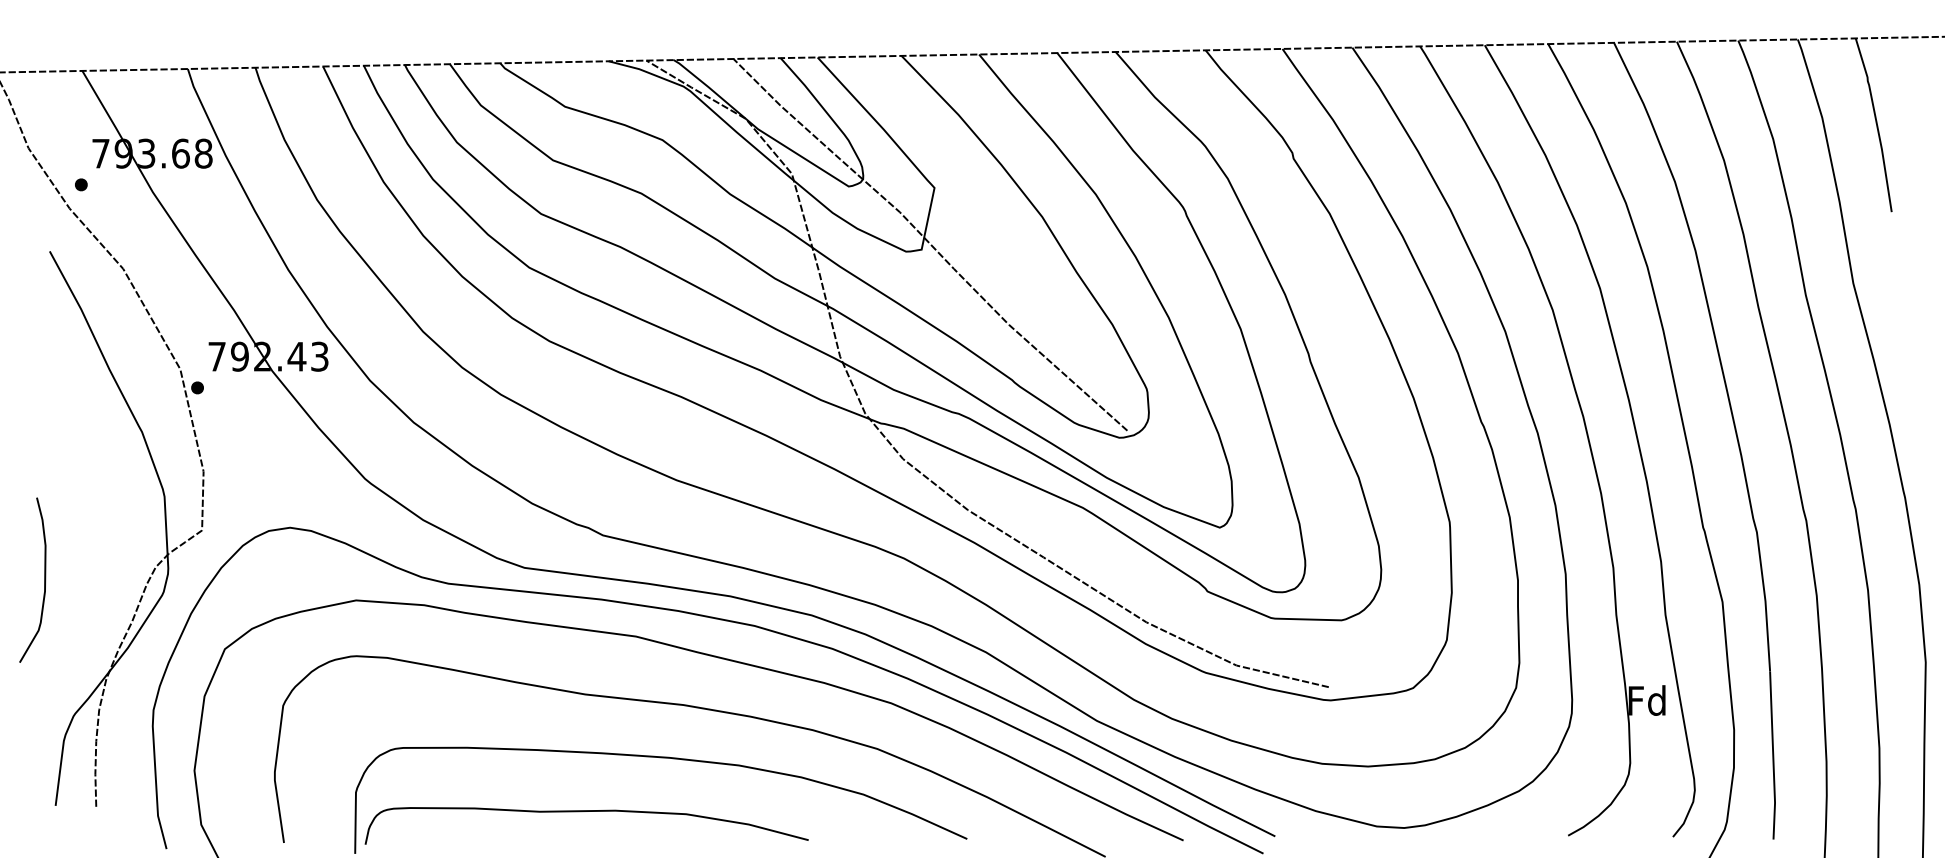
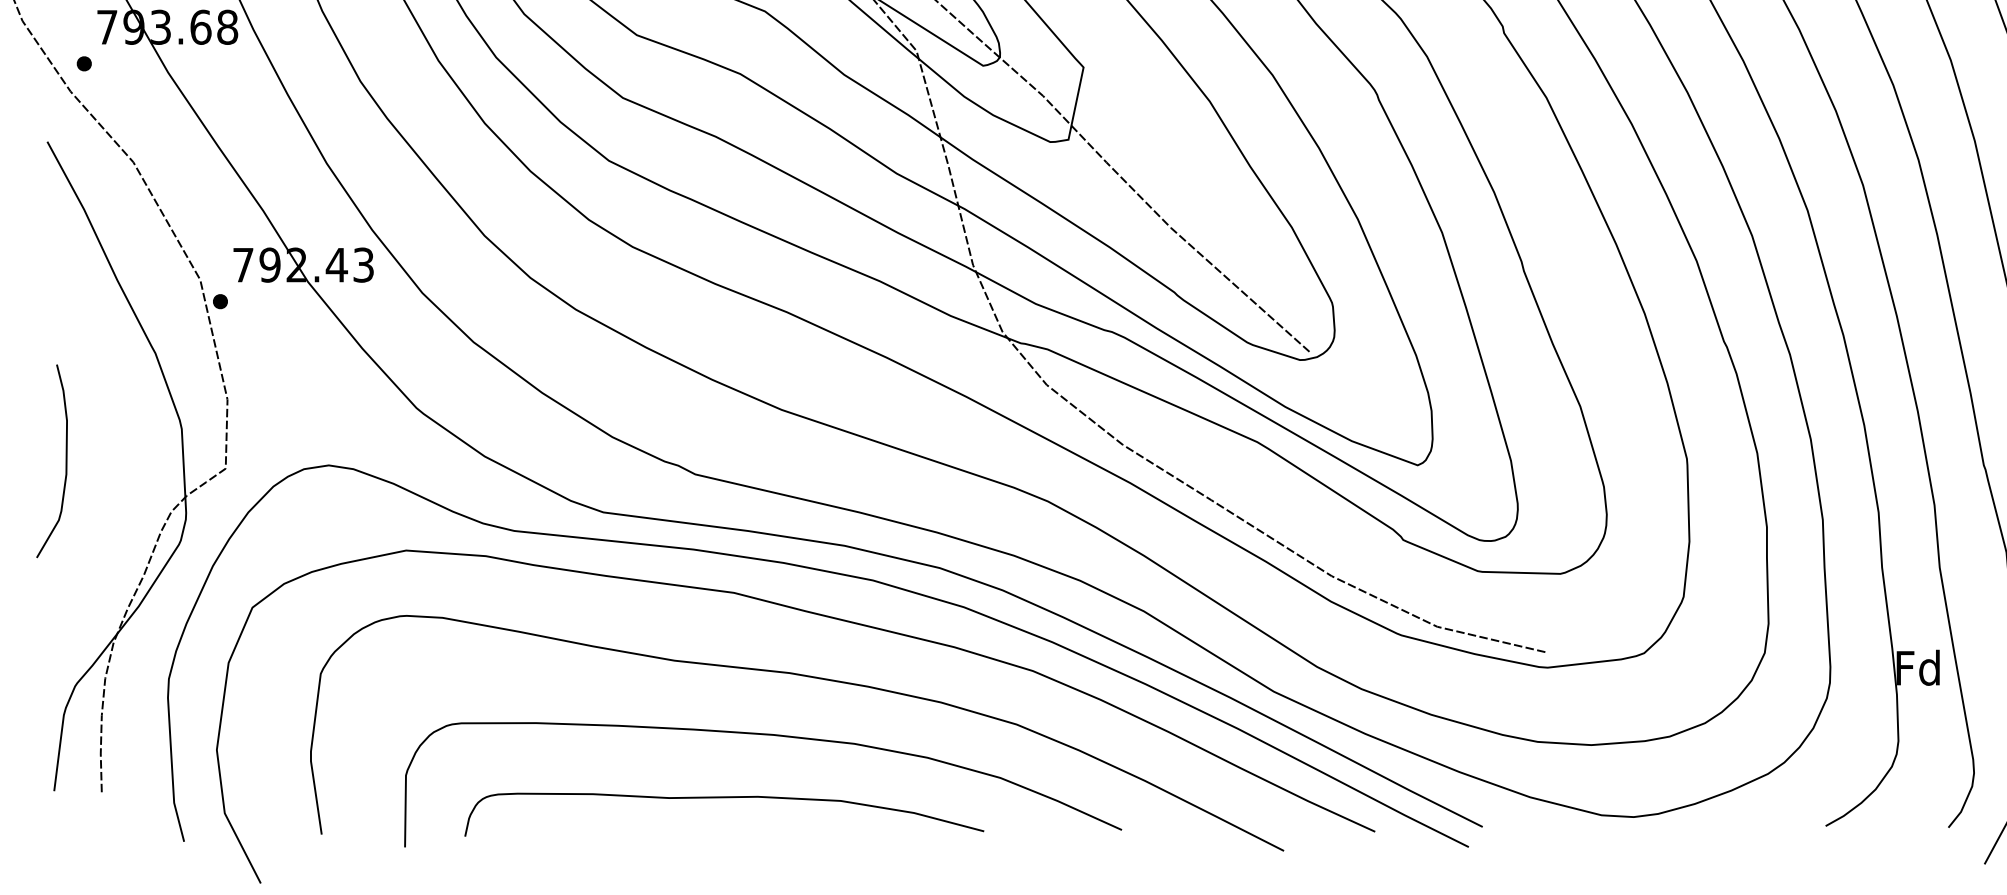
curve: (44, 579) -> (65, 460), moved
curve: (582, 812) -> (719, 798), moved

